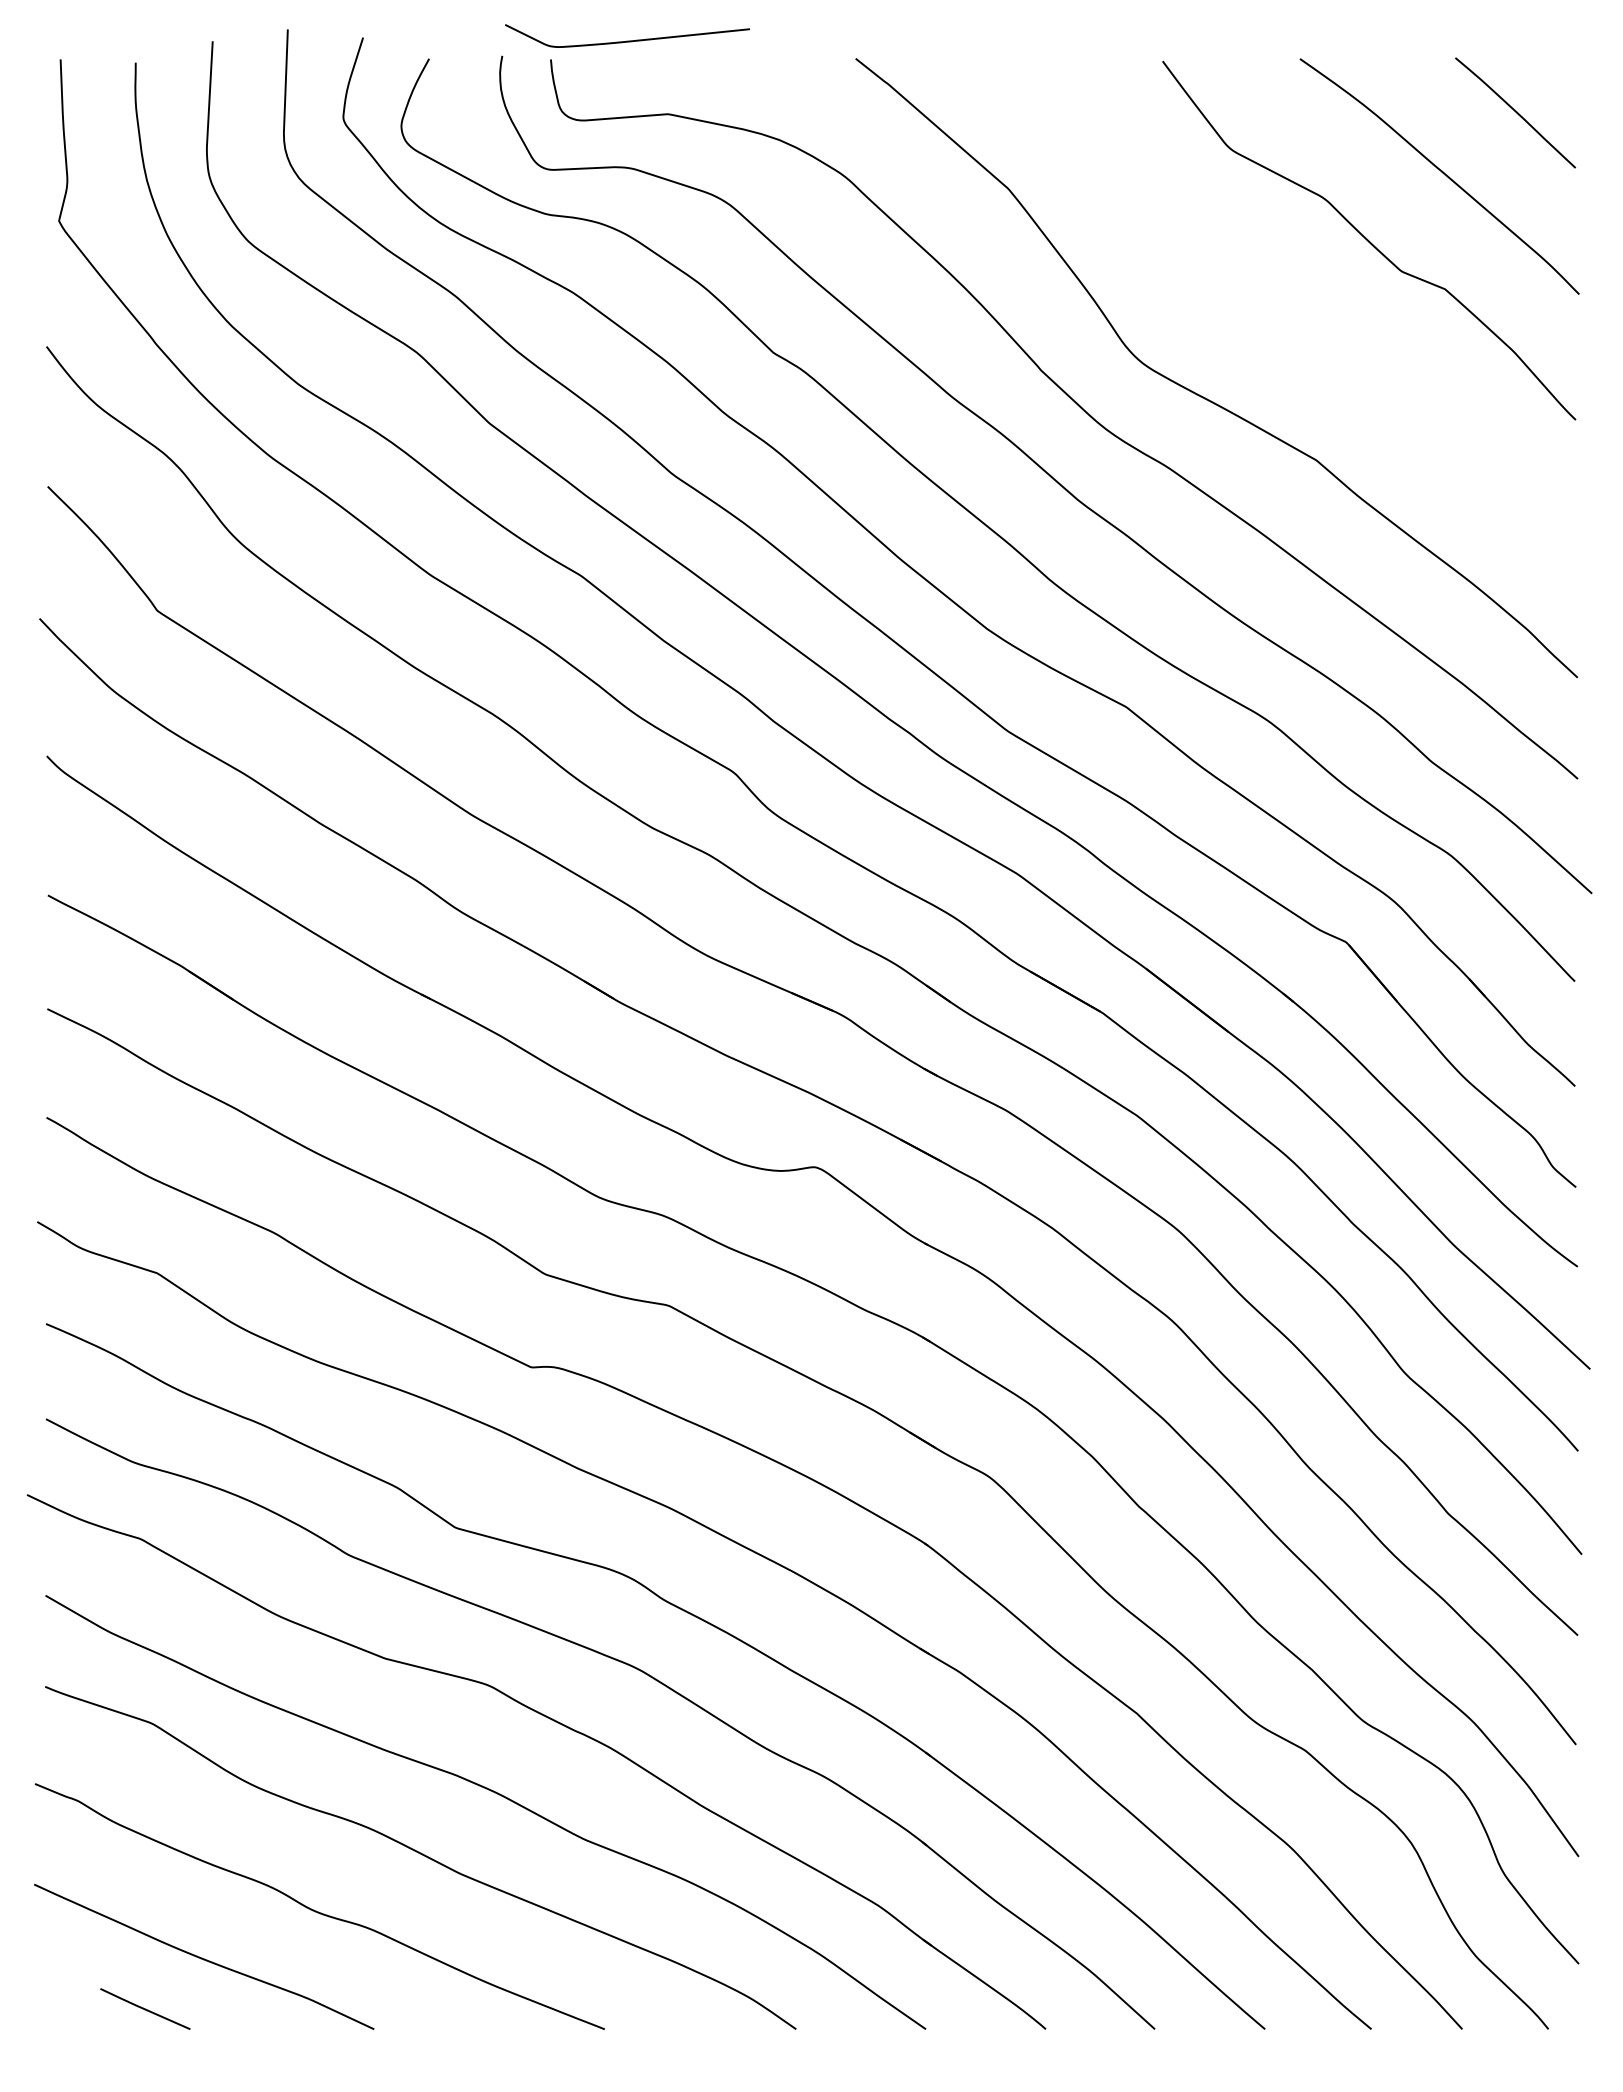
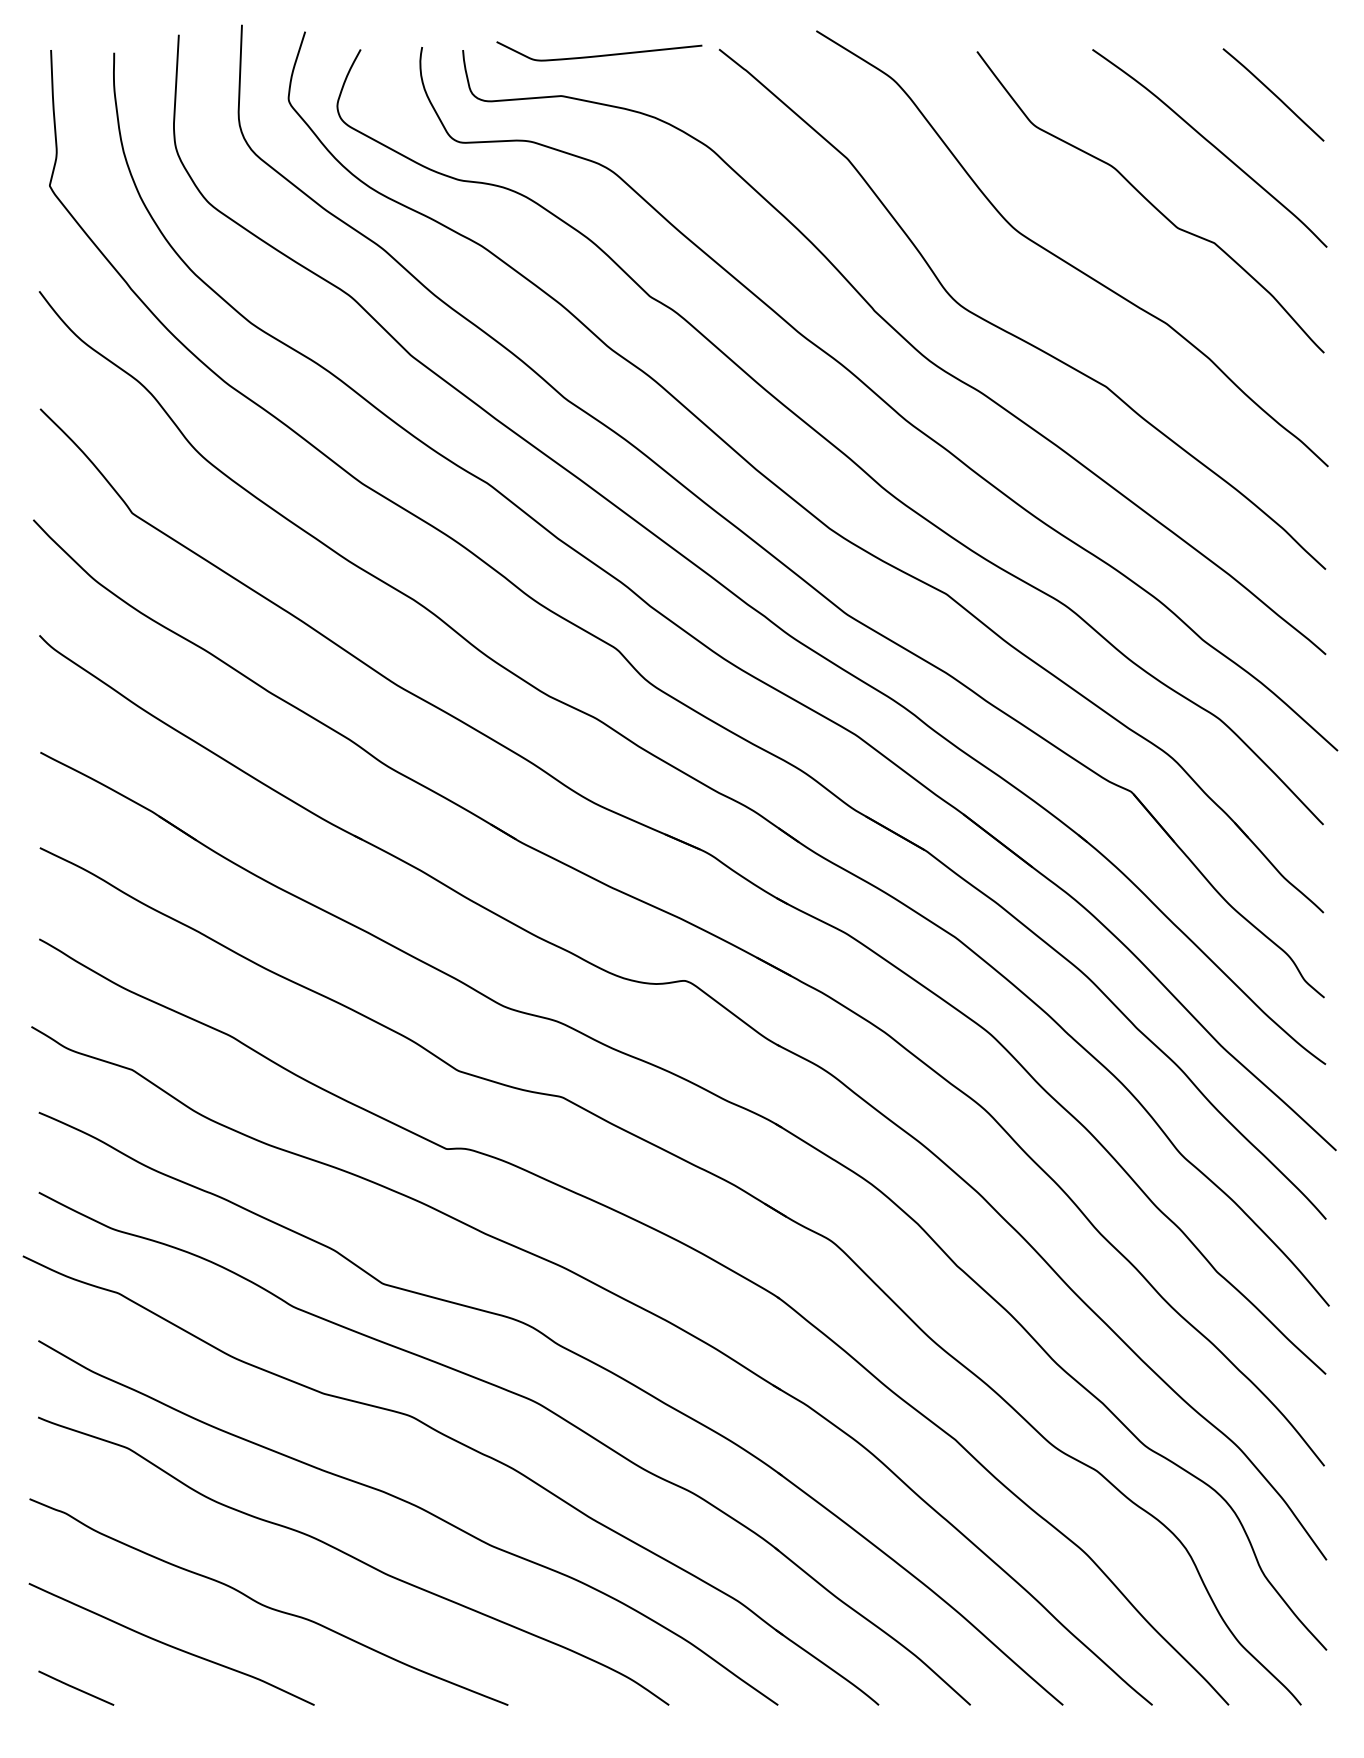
curve: (627, 40) -> (599, 55), moved
curve: (1267, 309) -> (1065, 260), added
line: (145, 2008) -> (76, 1687), moved

